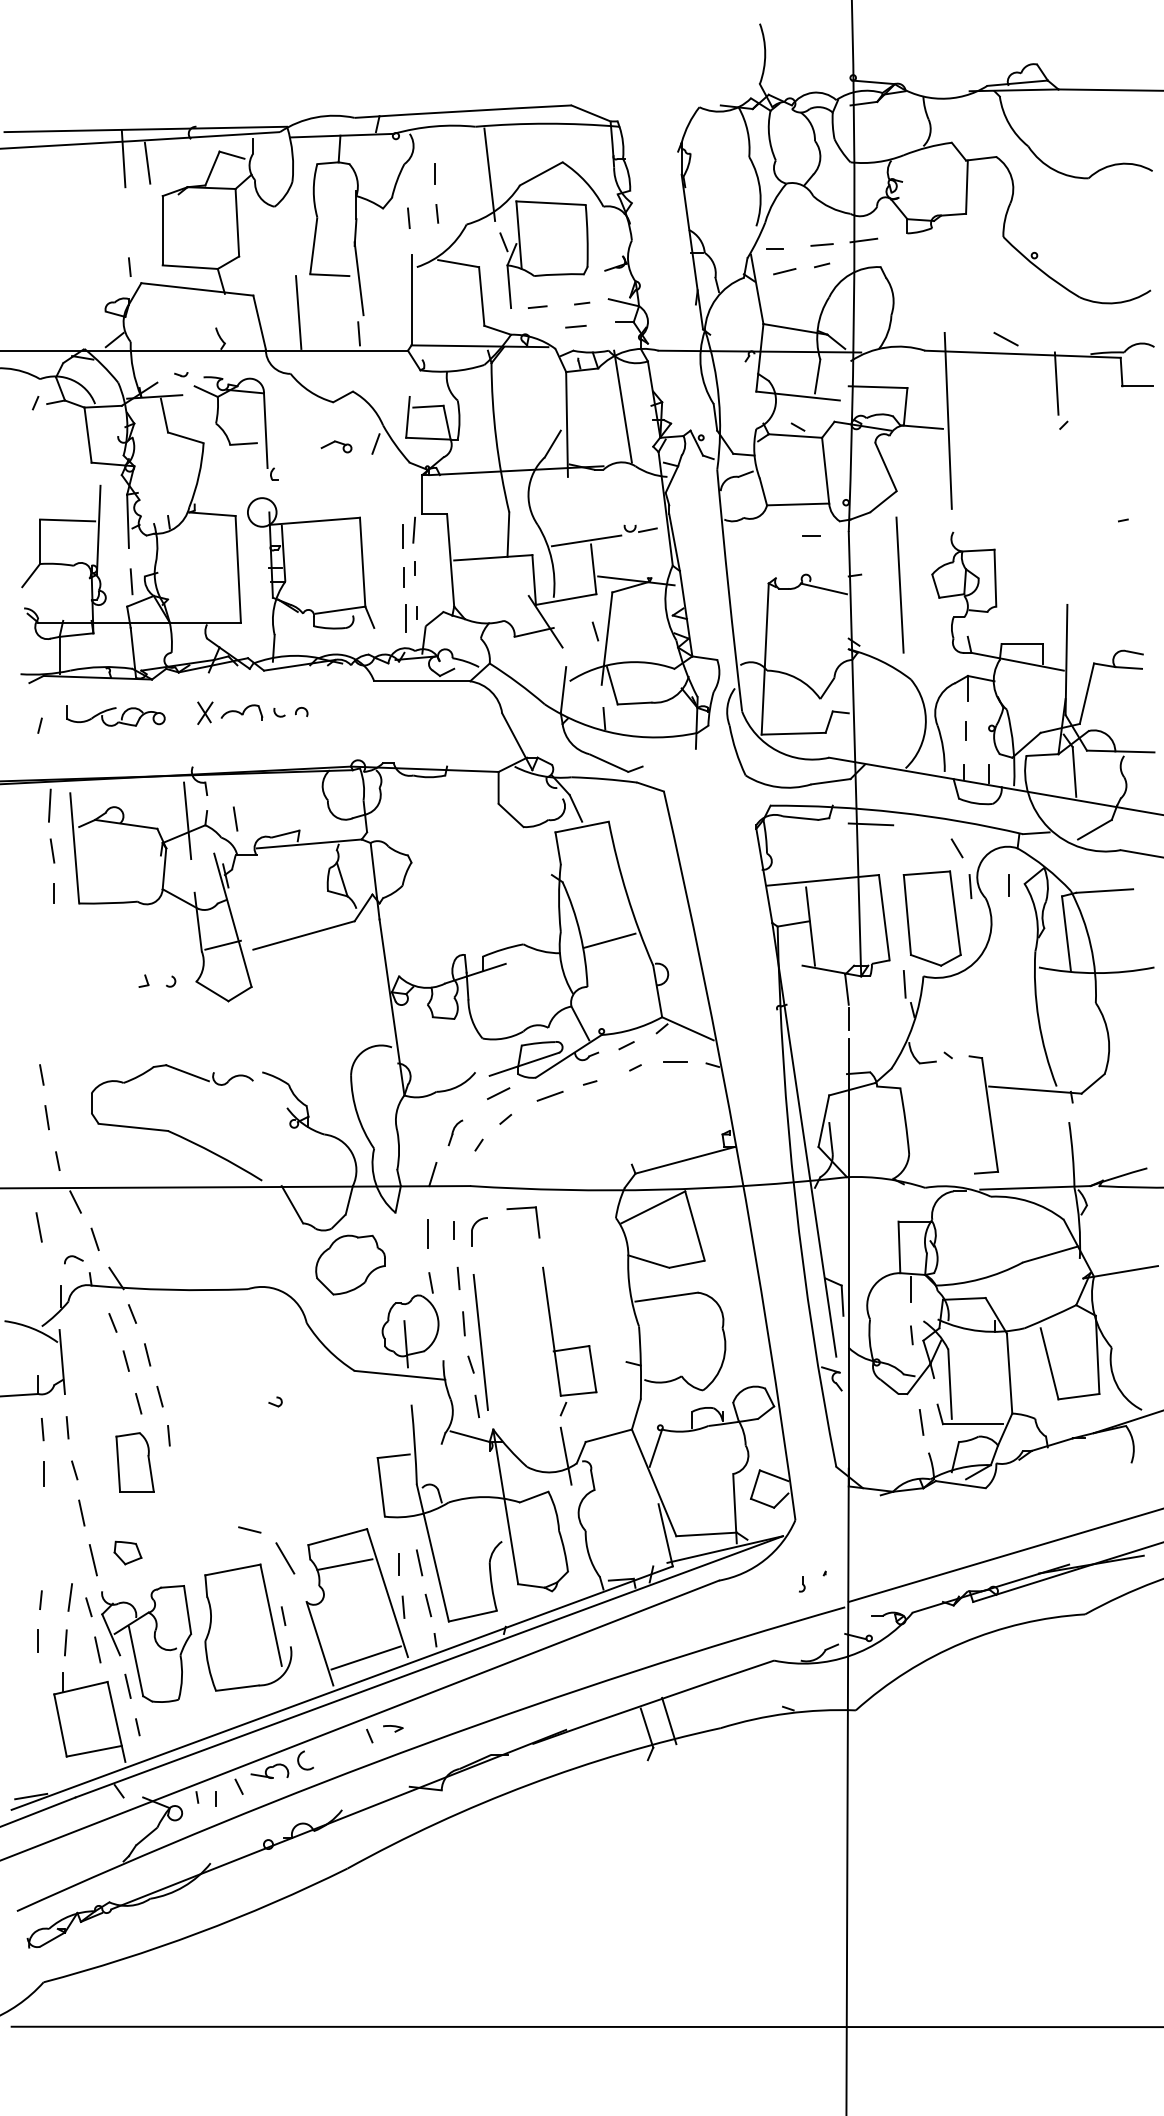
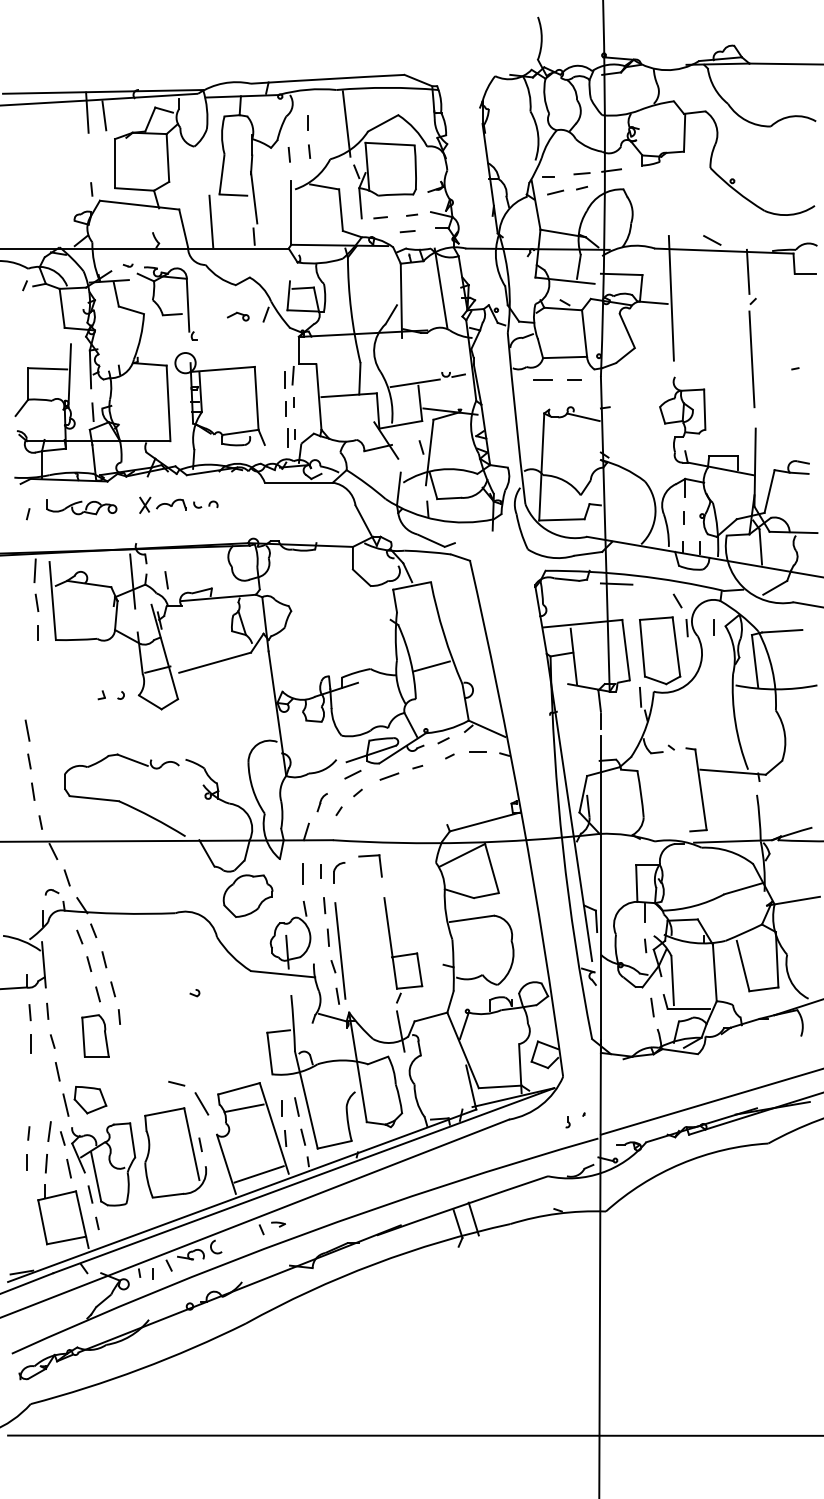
line: (766, 535) -> (542, 379), added
line: (899, 584) -> (751, 358), moved
line: (38, 1227) -> (27, 730), moved
part: (127, 1552) -> (90, 1099), size x1.67

